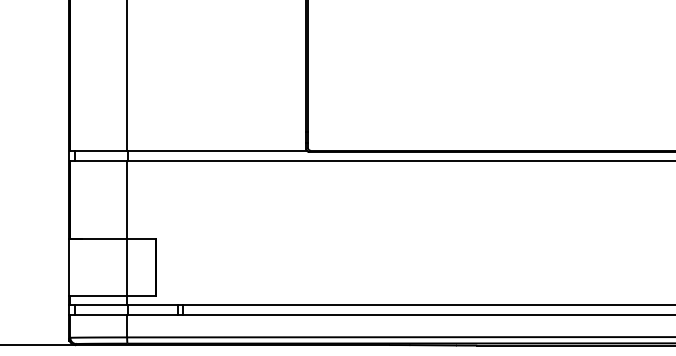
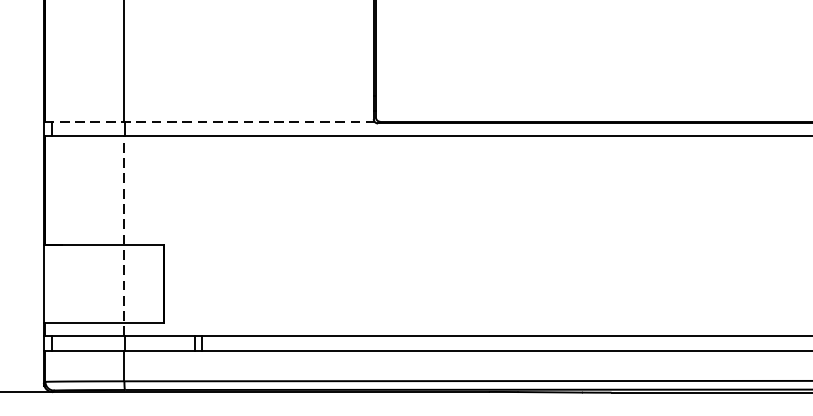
line: (188, 150) -> (209, 121), solid -> dashed
line: (127, 233) -> (124, 236), solid -> dashed

